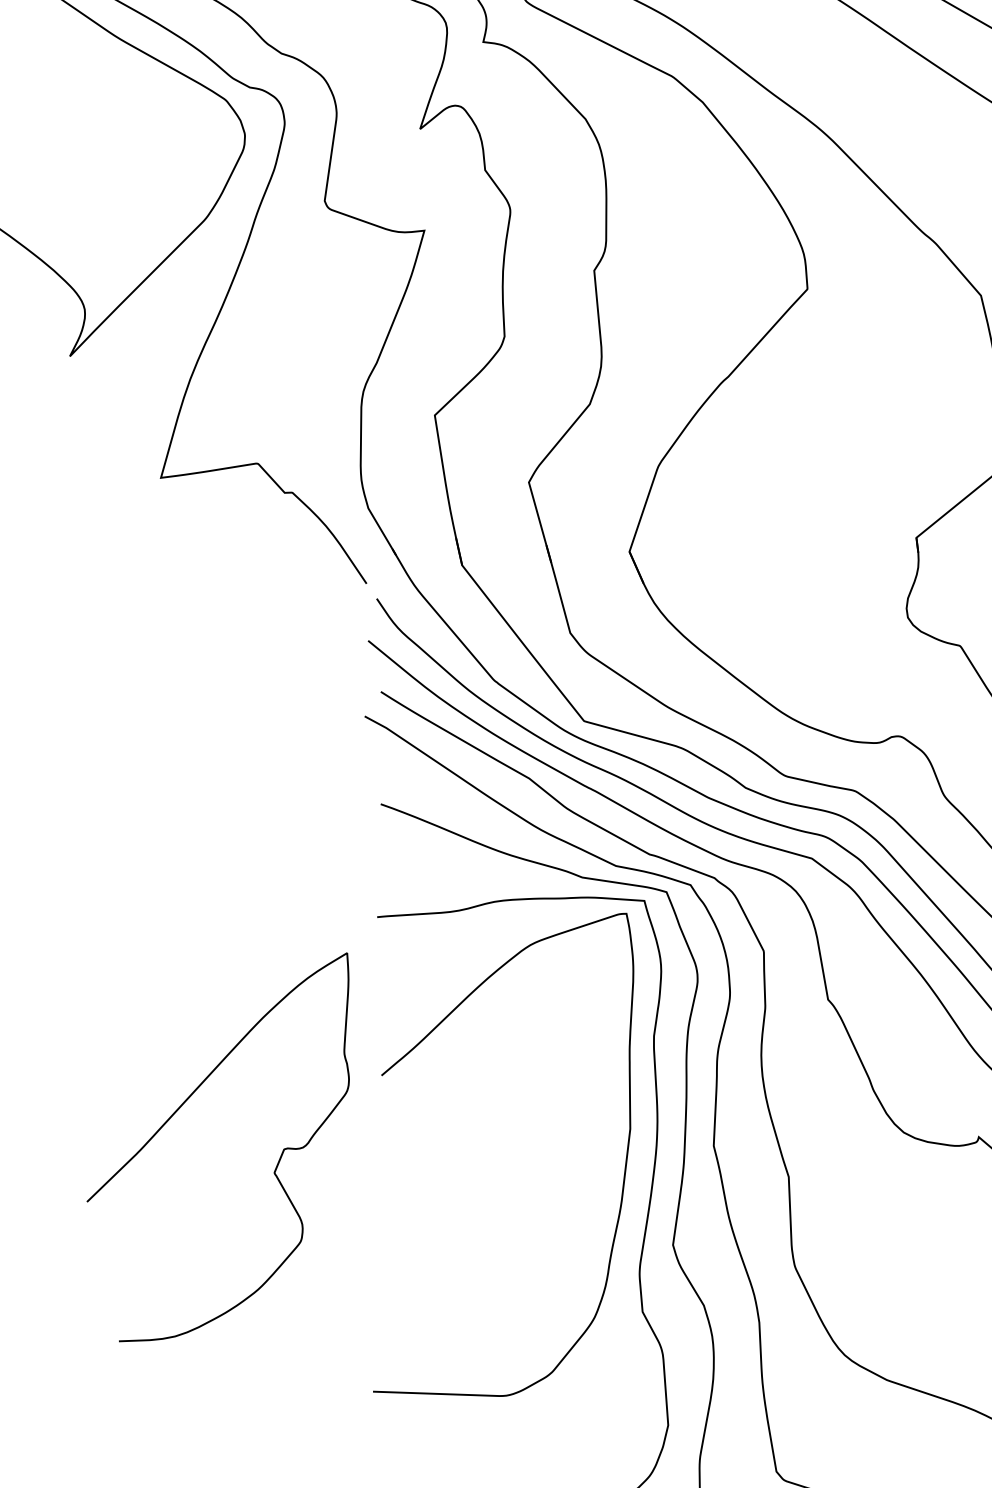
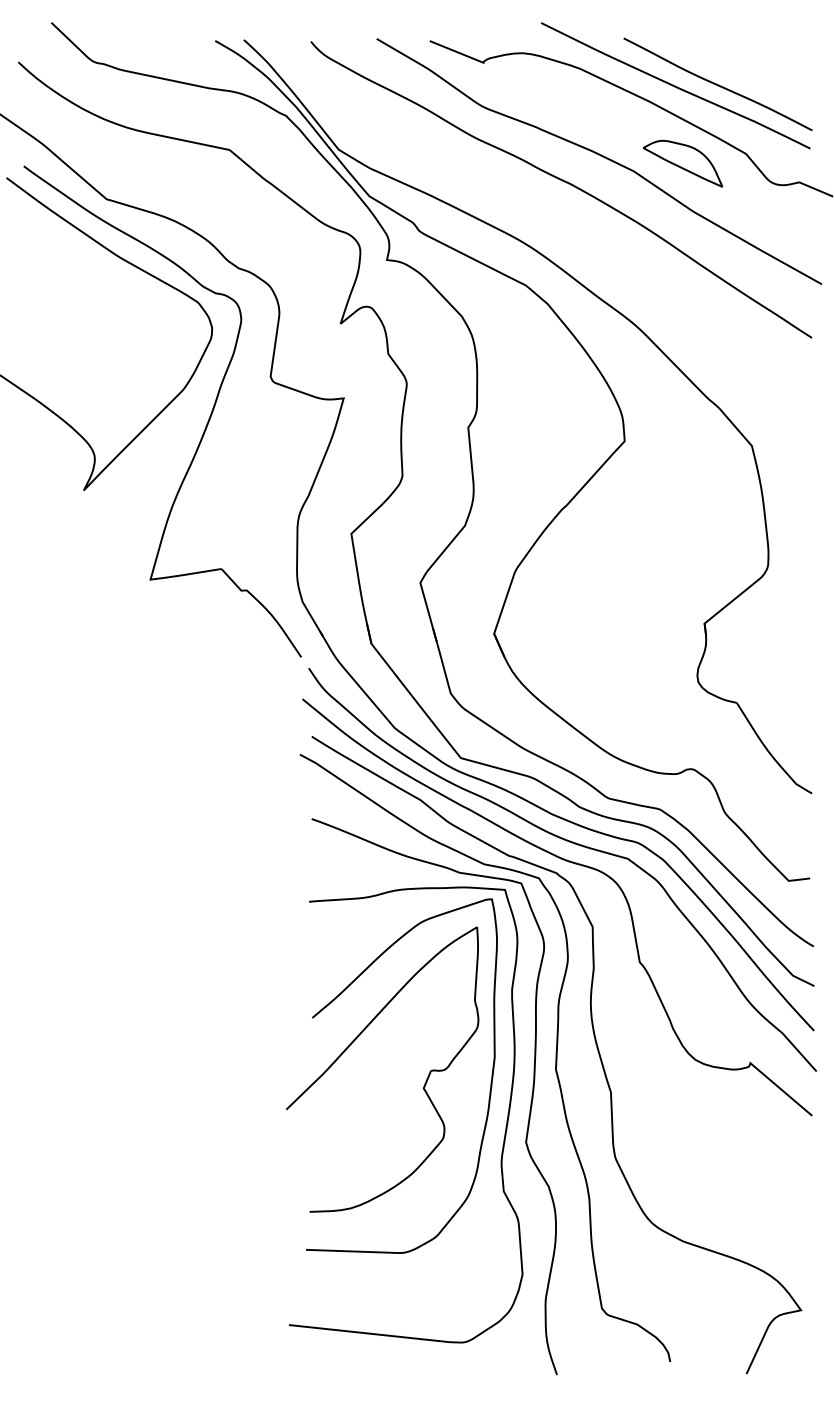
curve: (180, 1108) -> (354, 1041), moved

